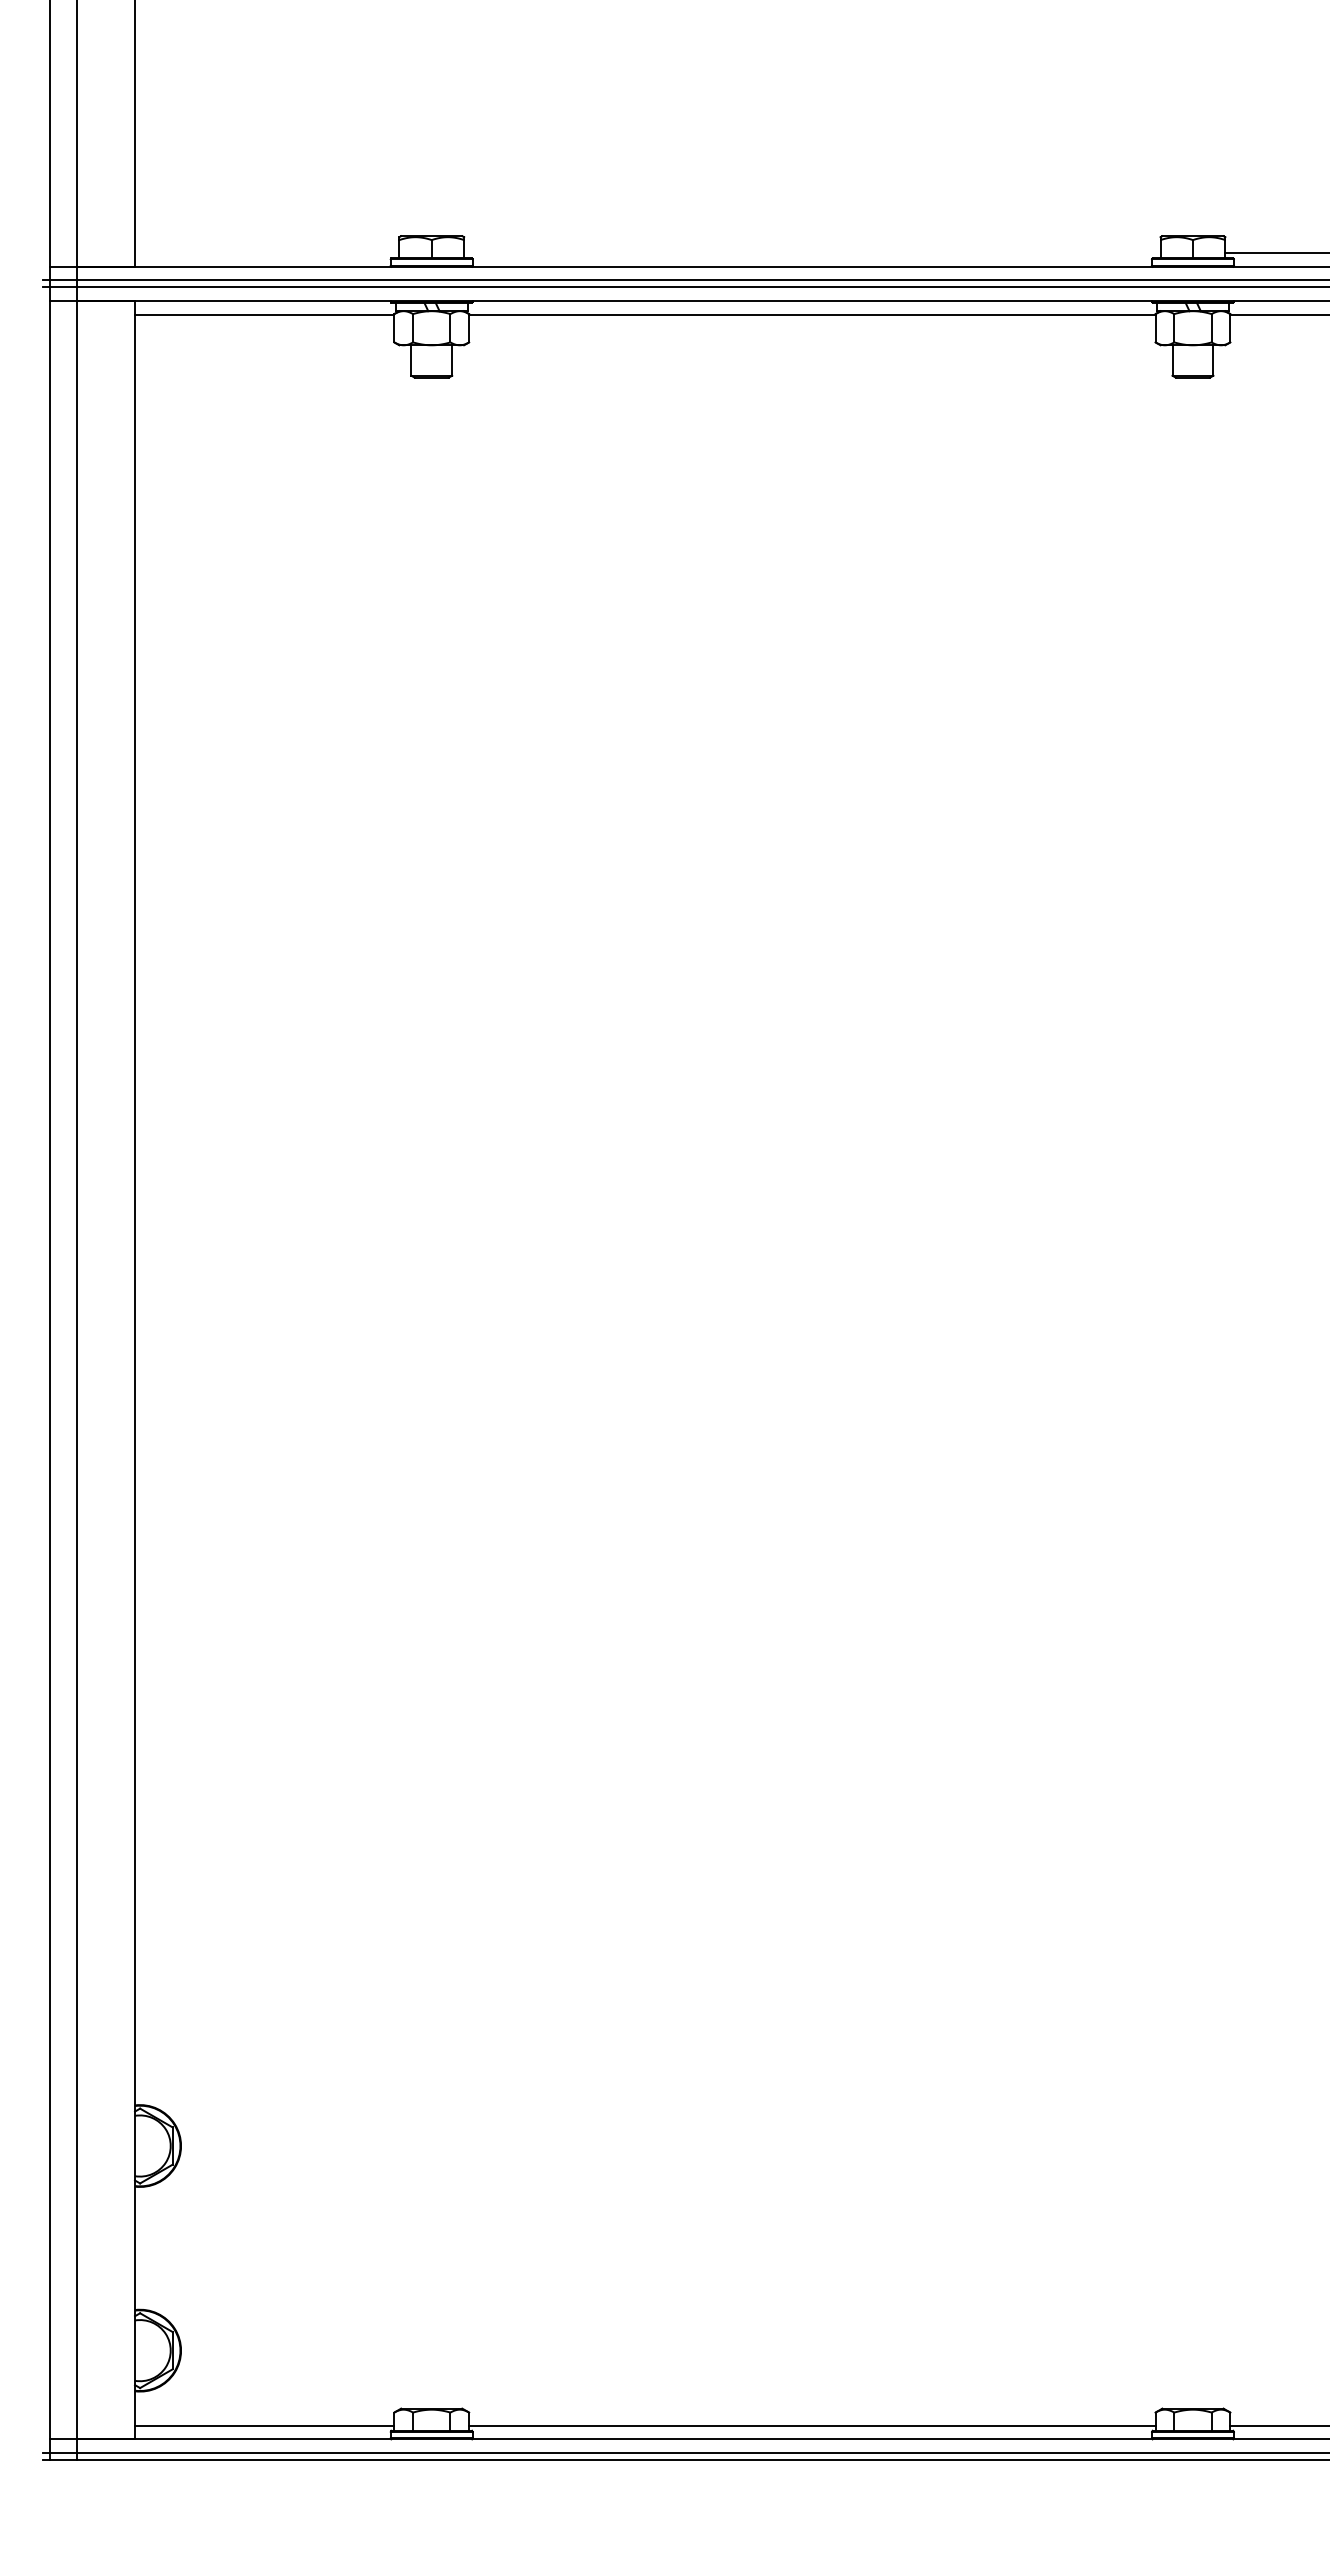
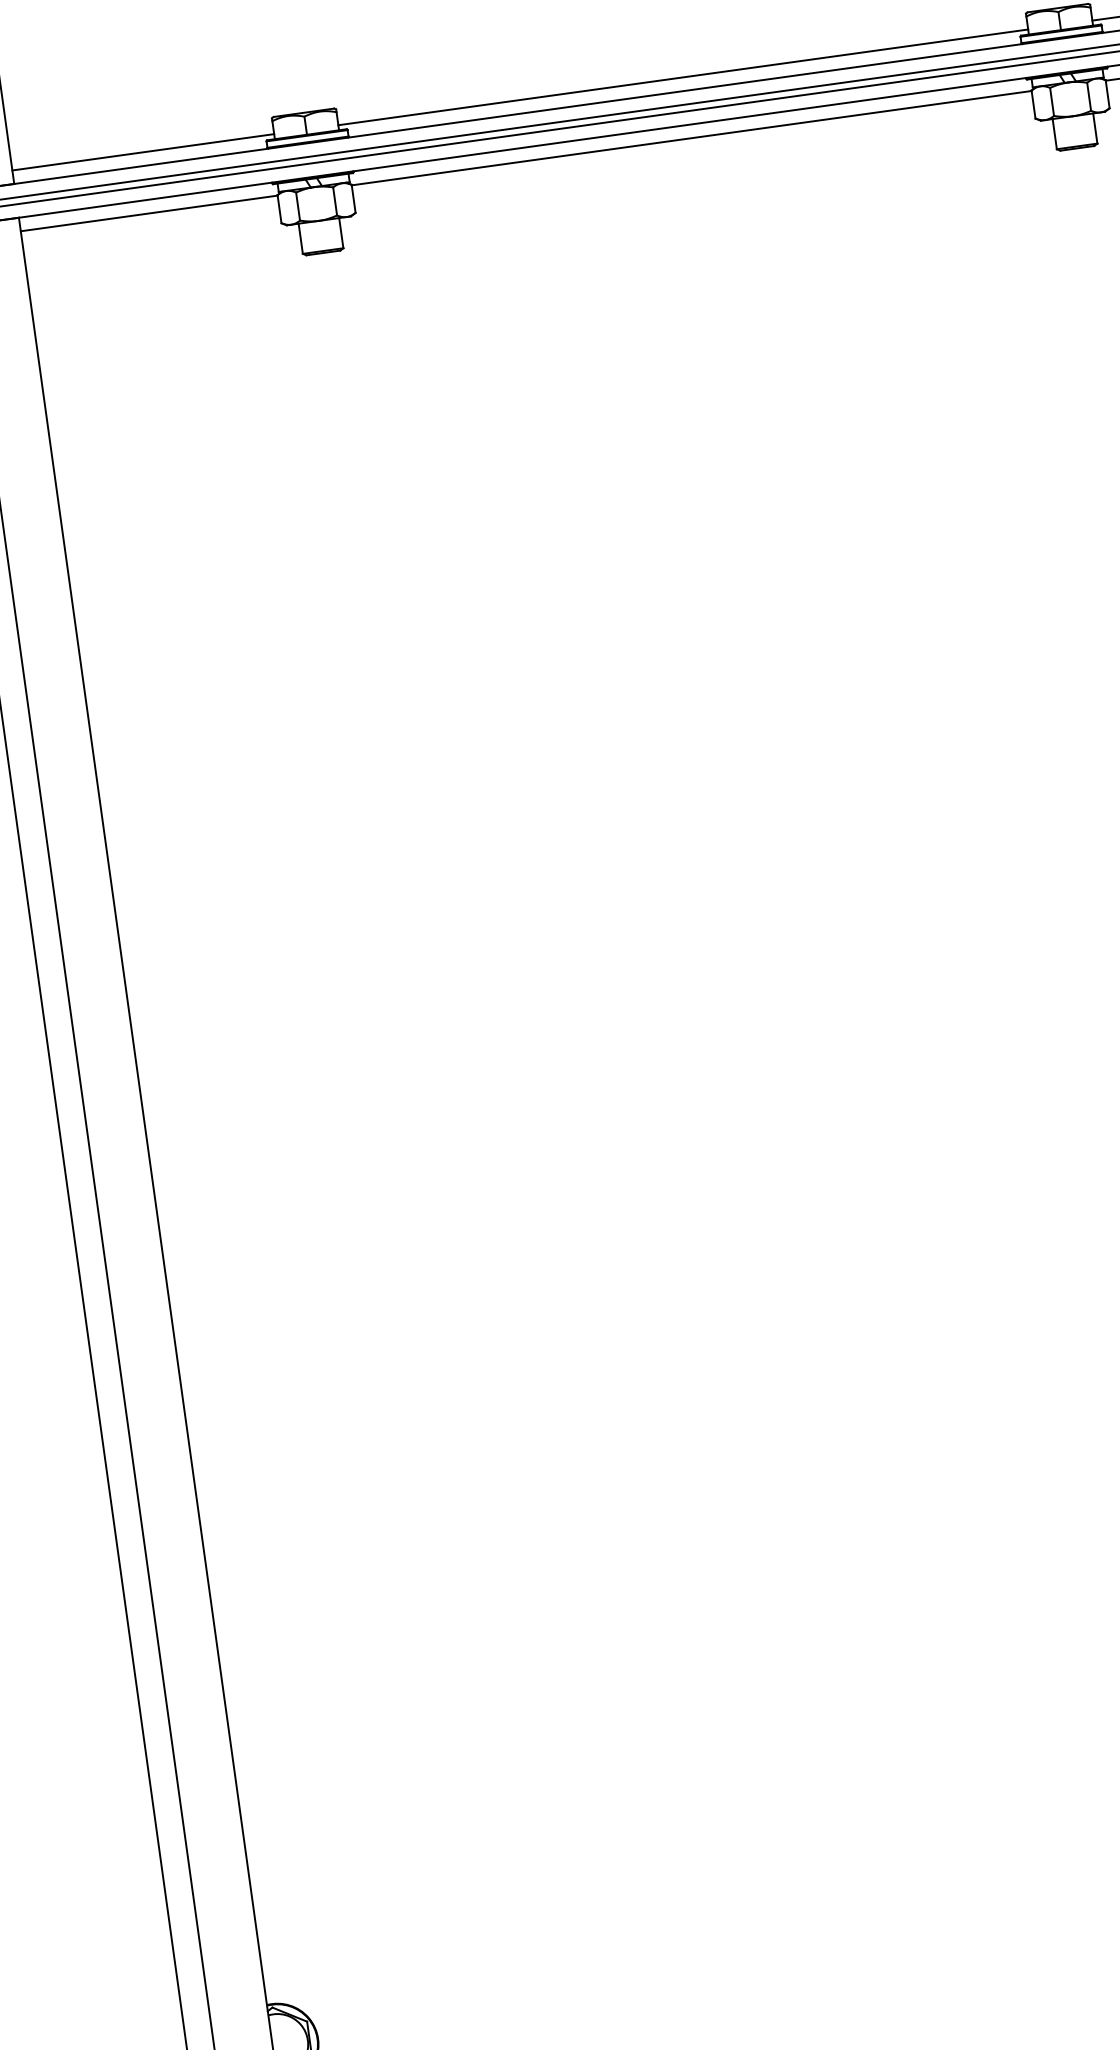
line: (267, 253) -> (143, 152), added
line: (812, 253) -> (683, 77), added

